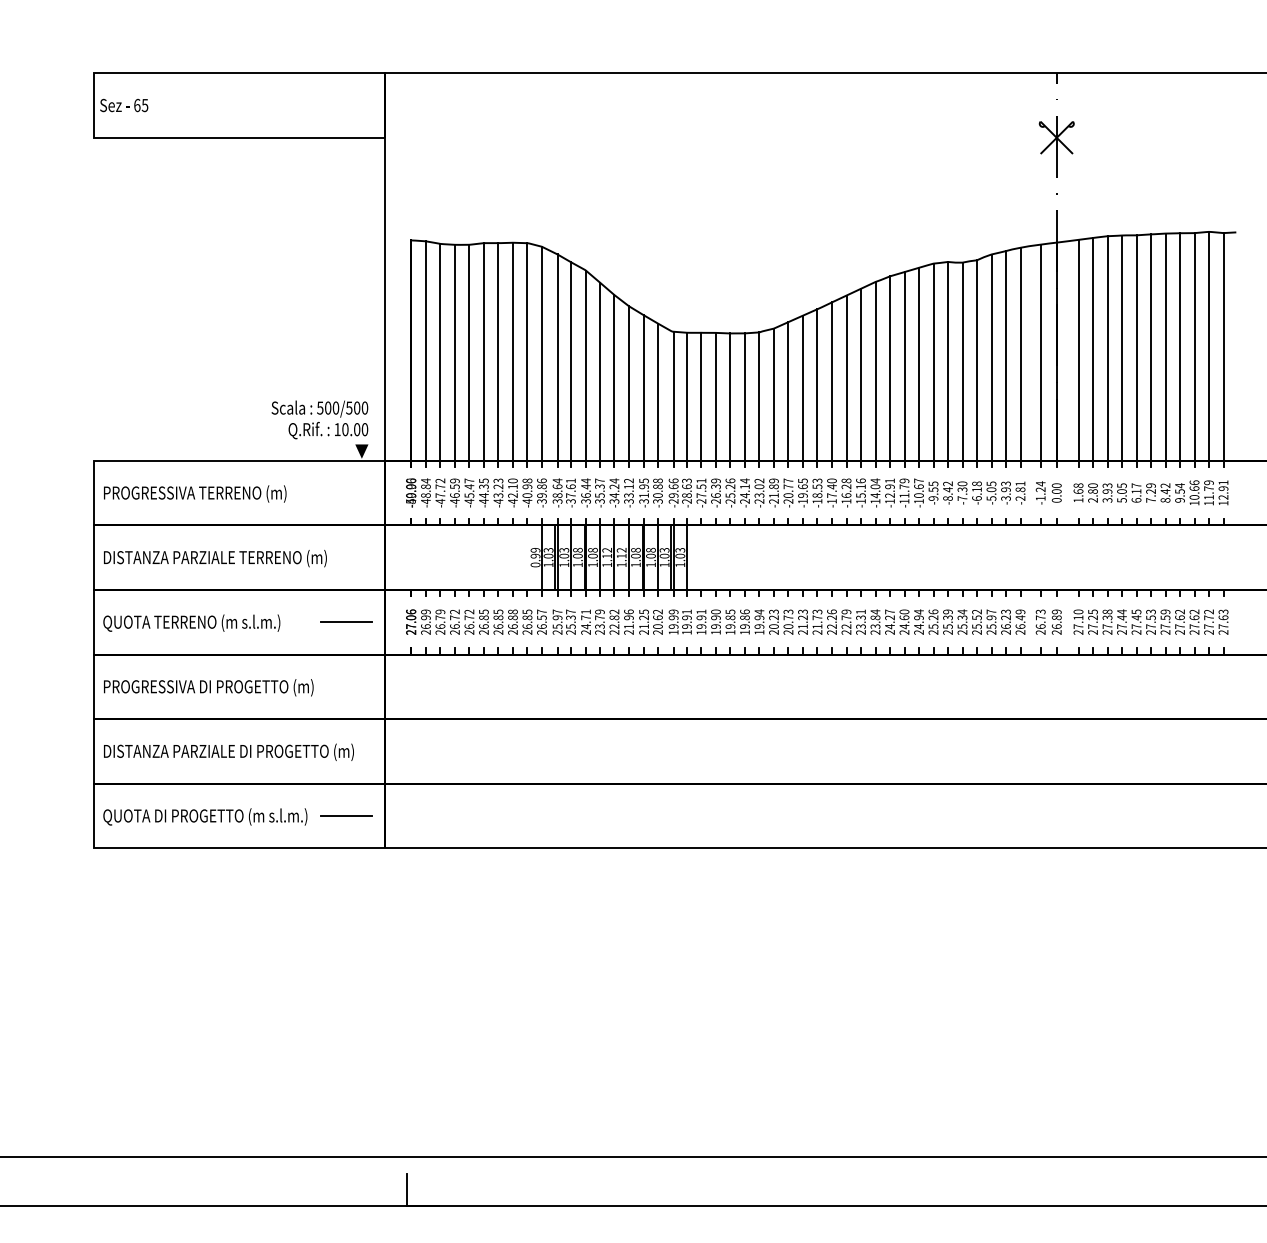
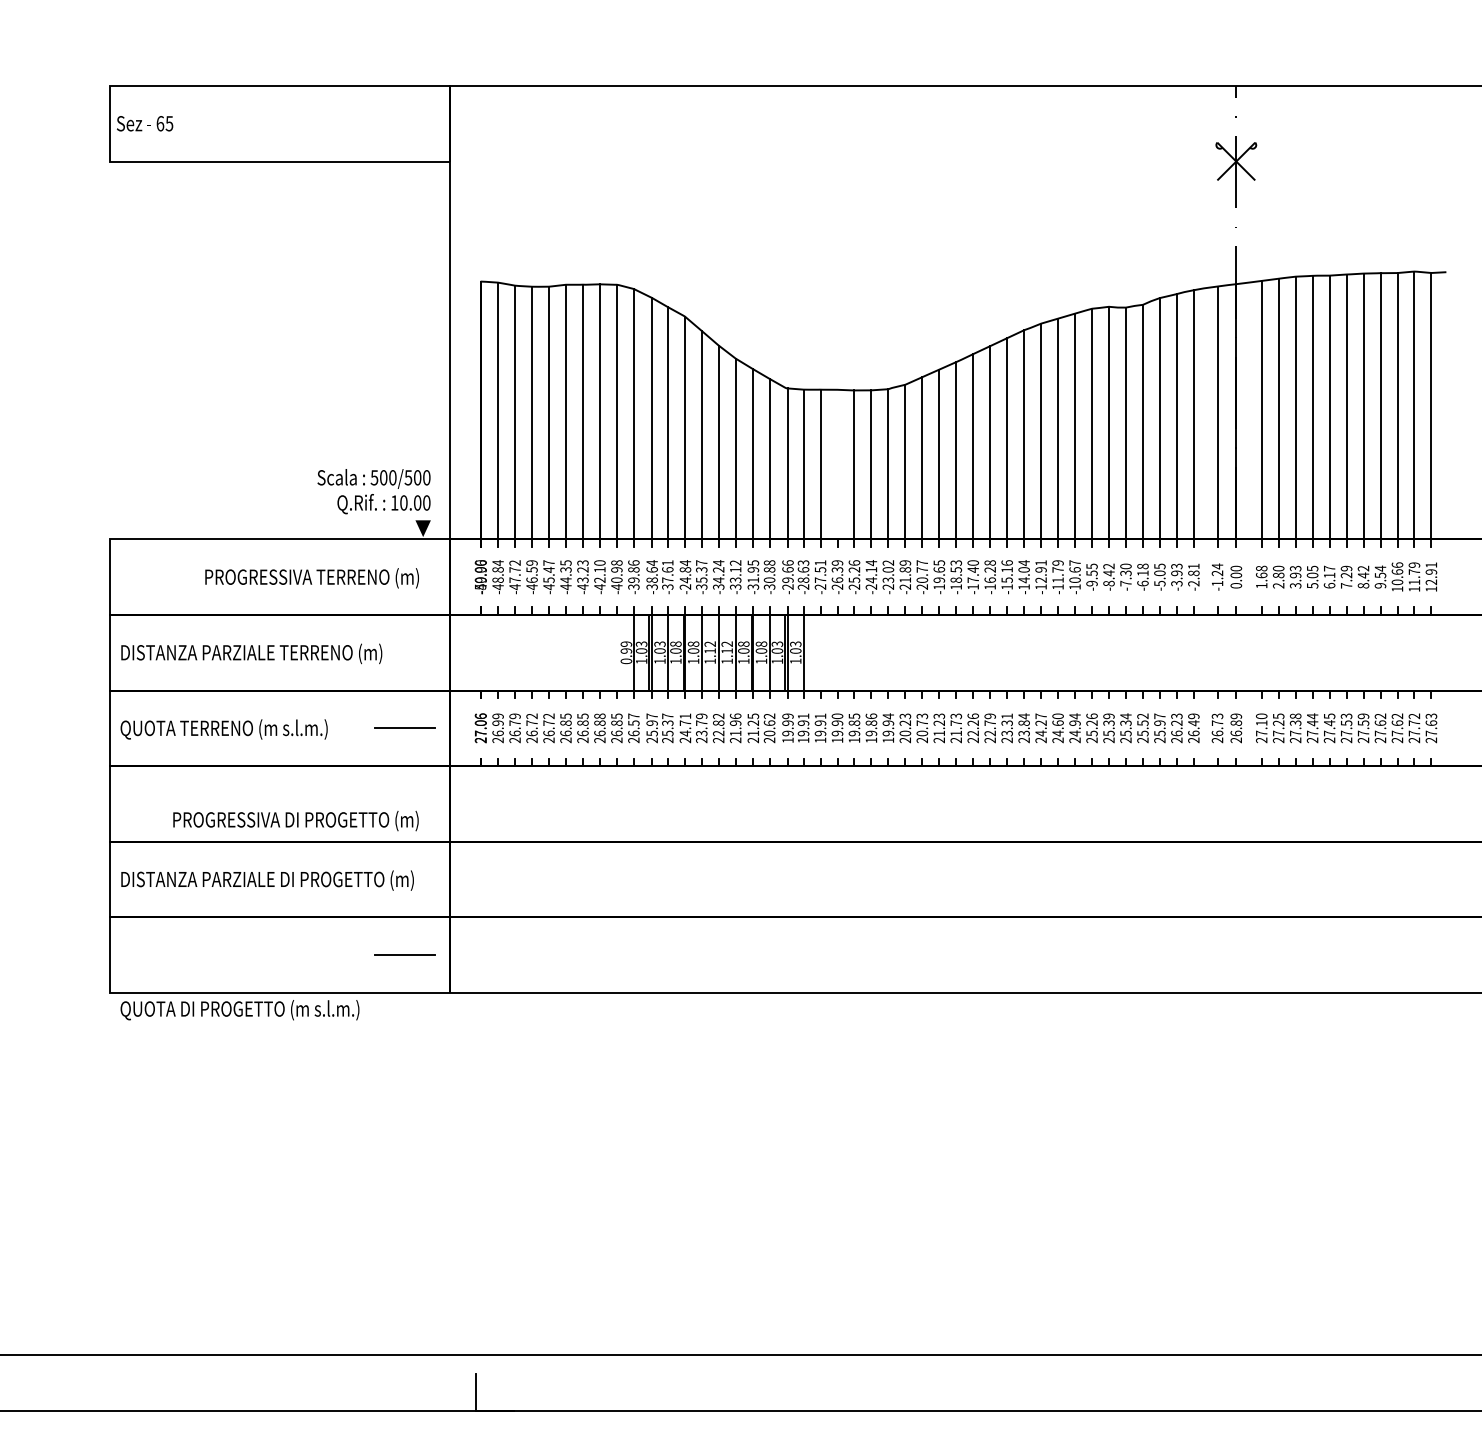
line: (715, 396) -> (837, 464), removed
text: (586, 493) -> (685, 577), -36.44 -> -24.84
text: (194, 494) -> (311, 578), moved
text: (208, 687) -> (295, 820), moved
text: (204, 817) -> (239, 1010), moved

